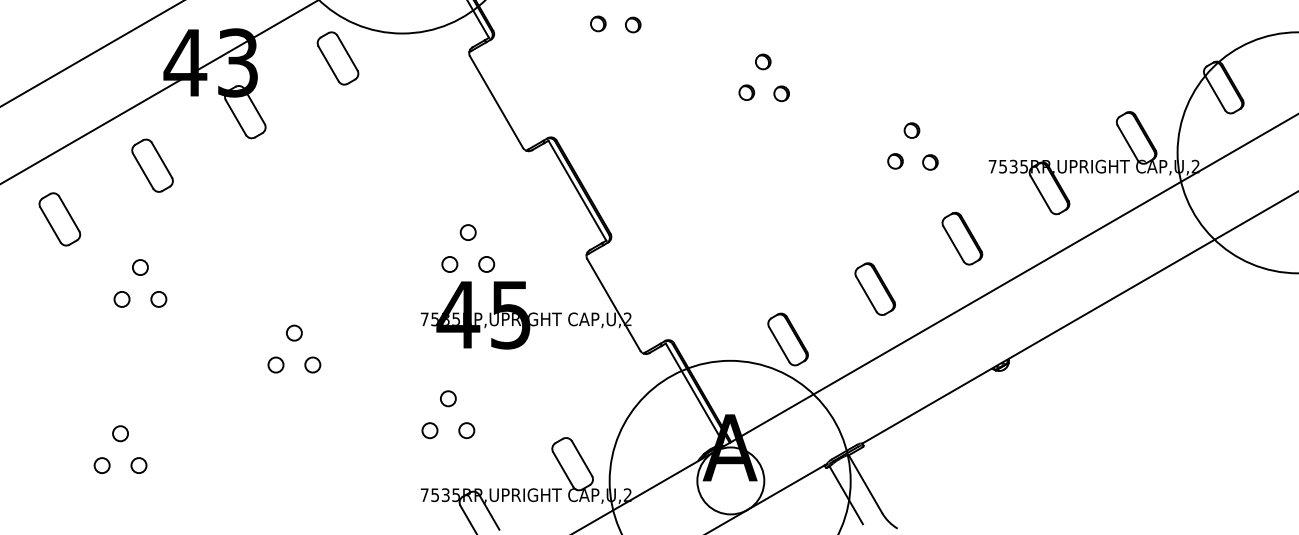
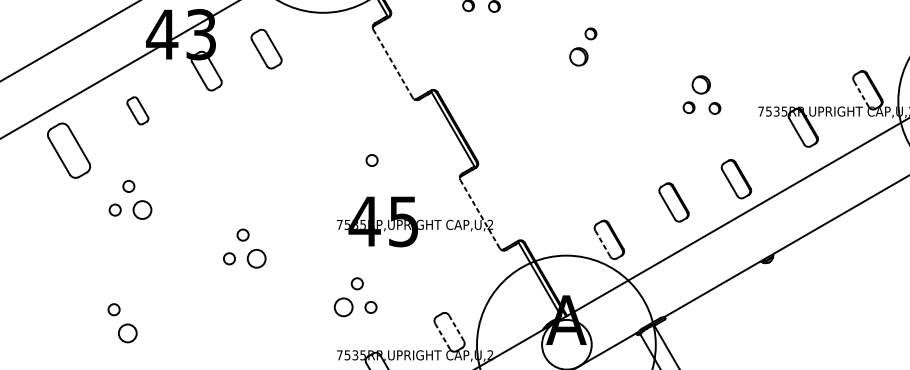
part: (337, 58) -> (266, 49), moved
circle: (746, 92) -> (578, 56), size x1.6
part: (781, 93) -> (604, 57), removed
line: (496, 102) -> (393, 64), solid -> dashed
part: (911, 130) -> (700, 84), size x1.6
line: (1127, 142) -> (861, 93), solid -> dashed
part: (152, 165) -> (137, 110), size x0.7
part: (59, 219) -> (68, 150), size x1.4
part: (962, 238) -> (736, 178), moved
circle: (449, 264) -> (358, 184), removed
circle: (486, 264) -> (385, 184), removed
circle: (158, 299) -> (142, 210), size x1.6
line: (613, 305) -> (479, 214), solid -> dashed
line: (779, 344) -> (603, 243), solid -> dashed
circle: (312, 364) -> (256, 258), size x1.6
circle: (429, 430) -> (343, 307), size x1.6
line: (582, 459) -> (456, 328), solid -> dashed
circle: (101, 465) -> (99, 333), removed
circle: (138, 465) -> (127, 333), size x1.6
line: (563, 469) -> (442, 336), solid -> dashed

